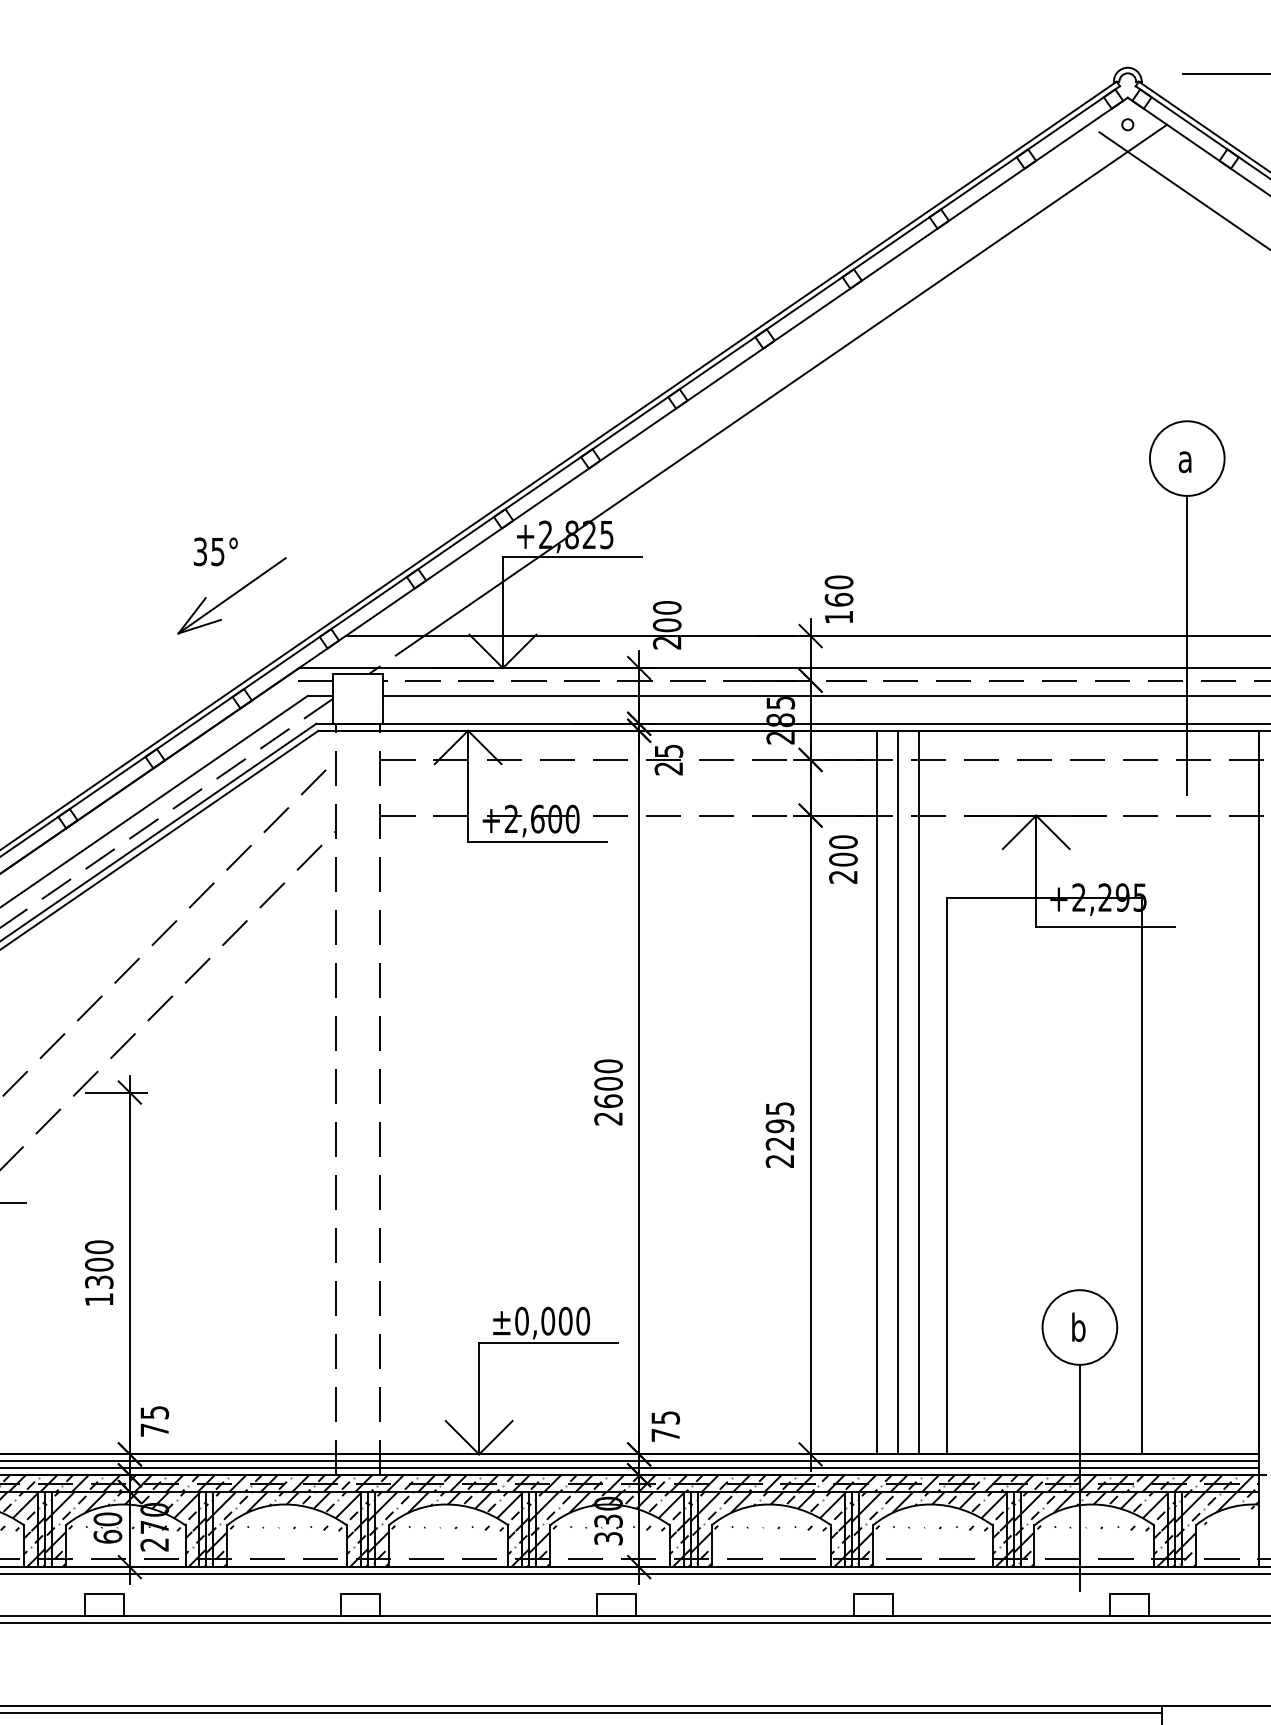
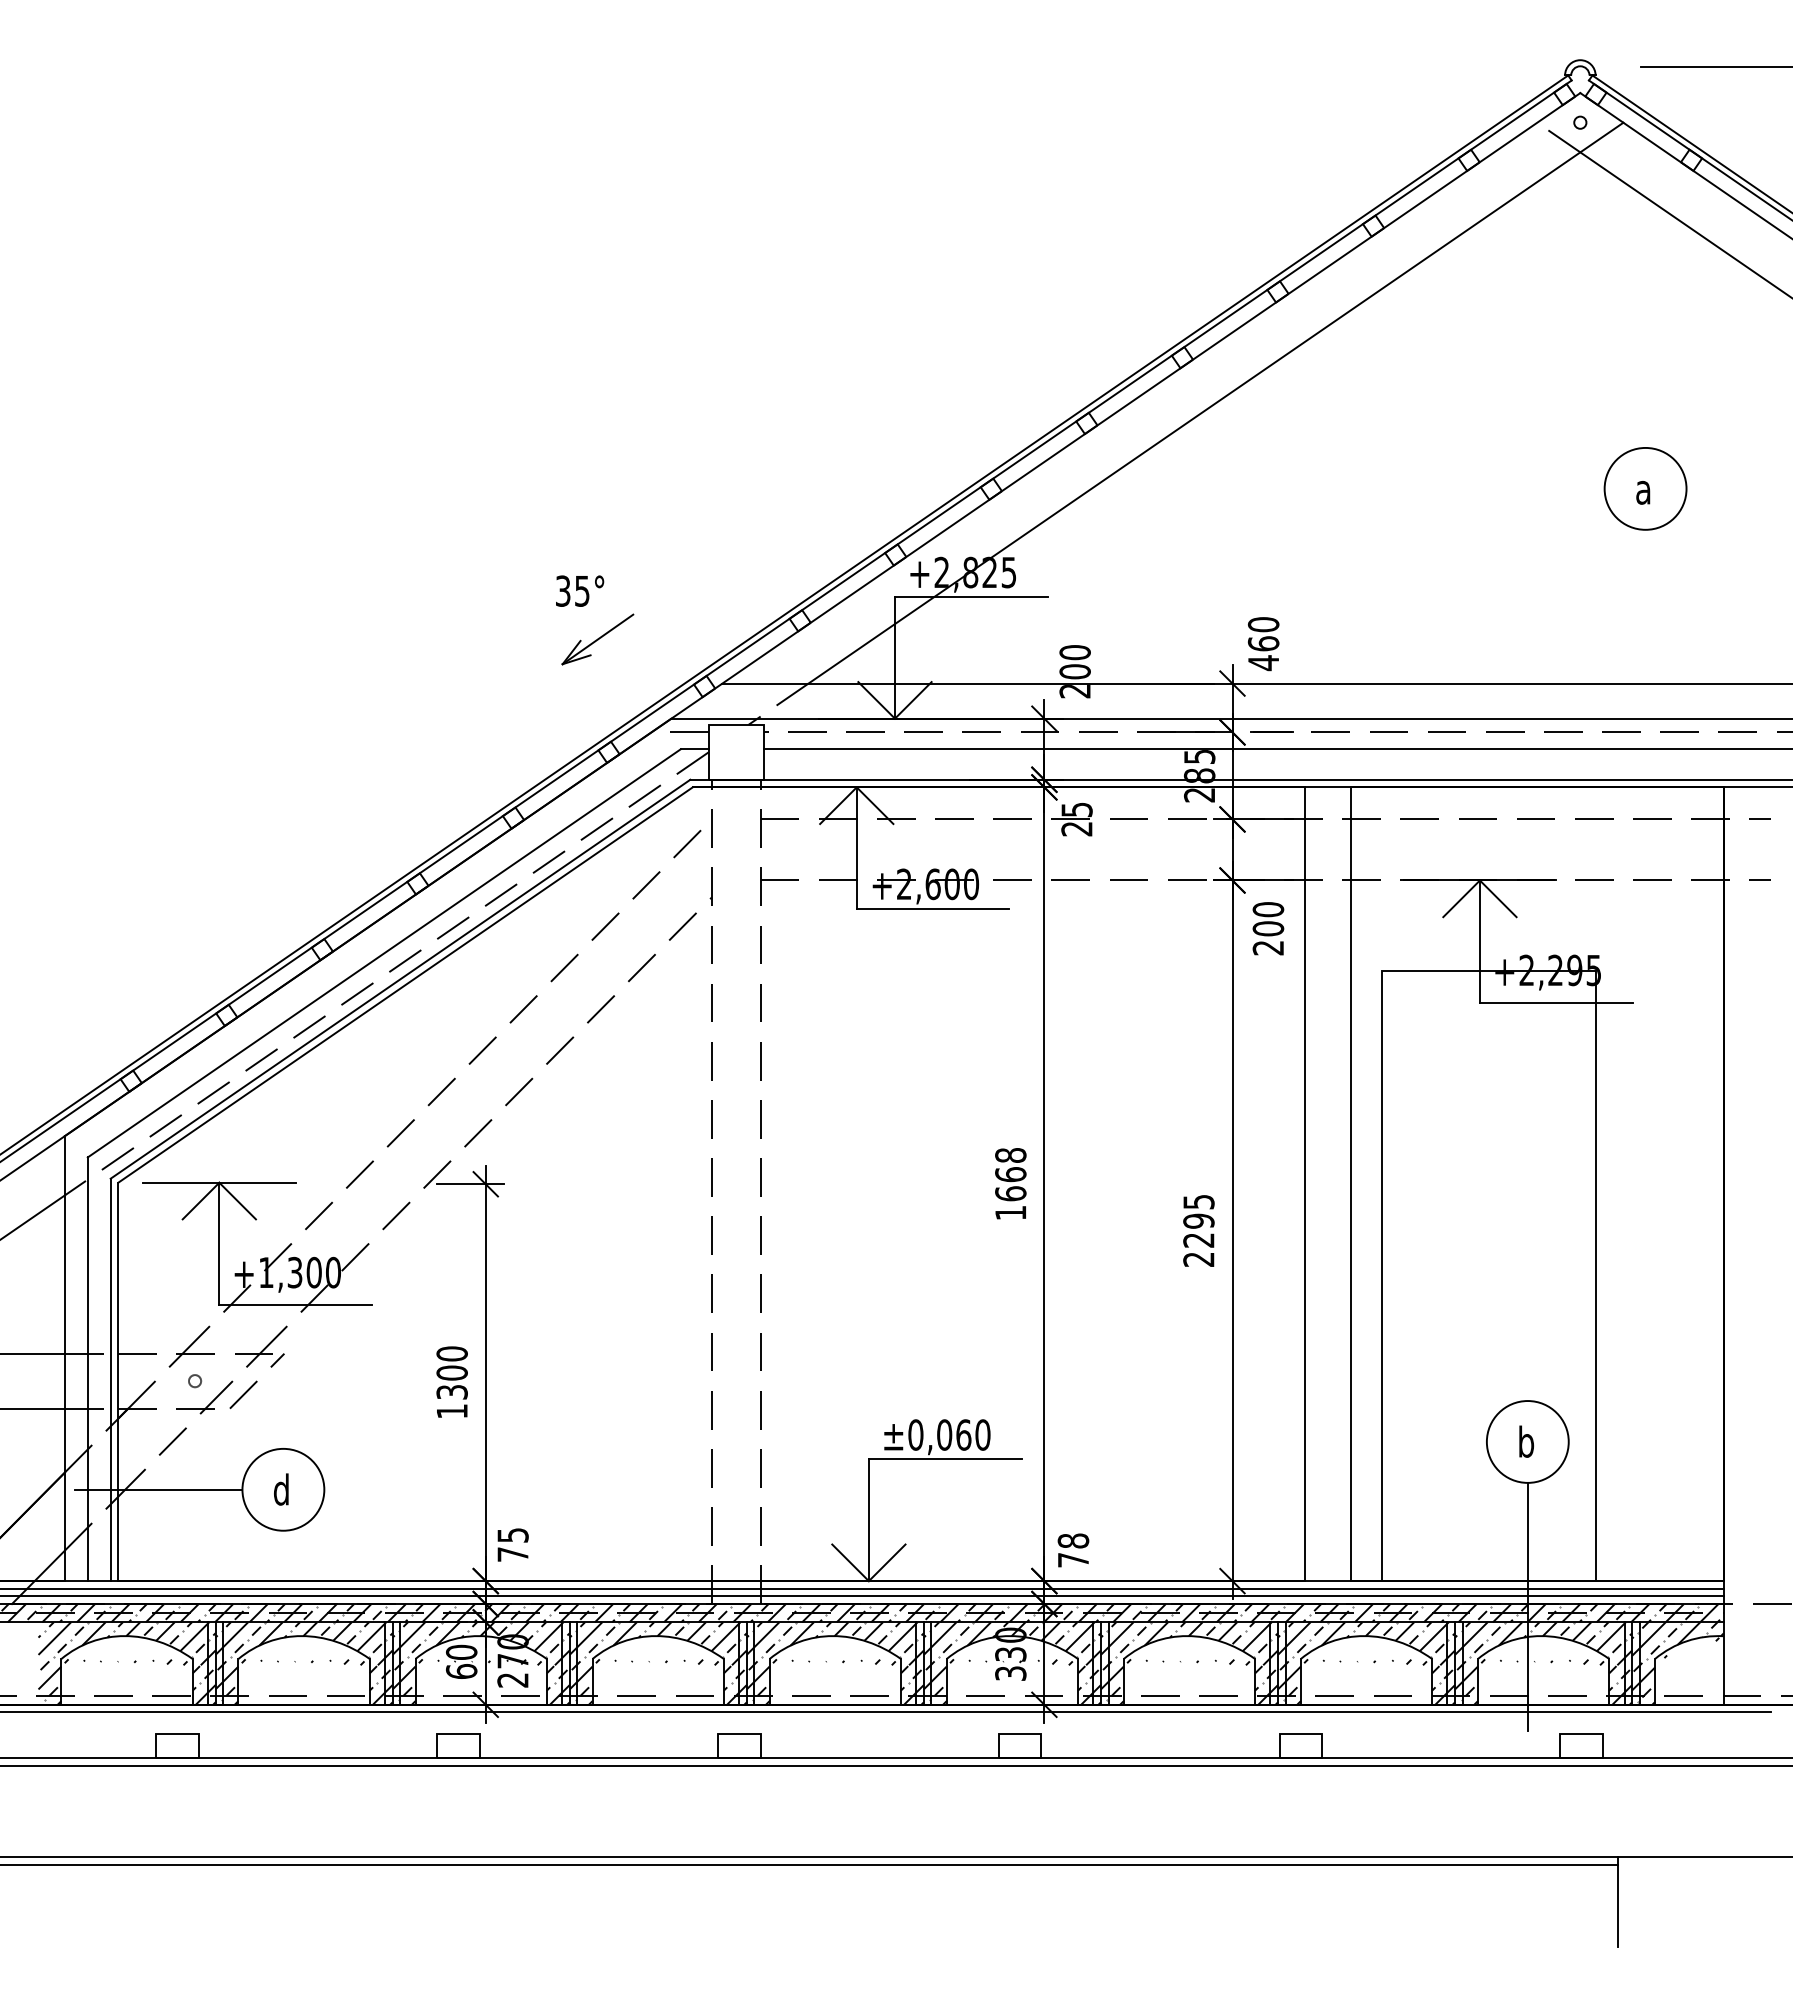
part: (231, 595) -> (597, 639), size x0.6
text: (838, 617) -> (1263, 663), 160 -> 460
line: (1187, 645) -> (1645, 693), removed
text: (608, 1092) -> (1010, 1184), 2600 -> 1668
line: (898, 1092) -> (1328, 1184), removed
text: (565, 1320) -> (963, 1434), ±0,000 -> ±0,060
text: (665, 1417) -> (1073, 1540), 75 -> 78

